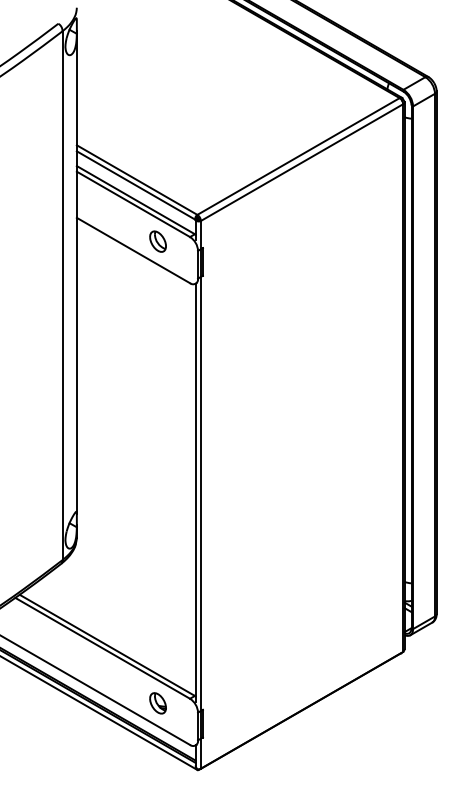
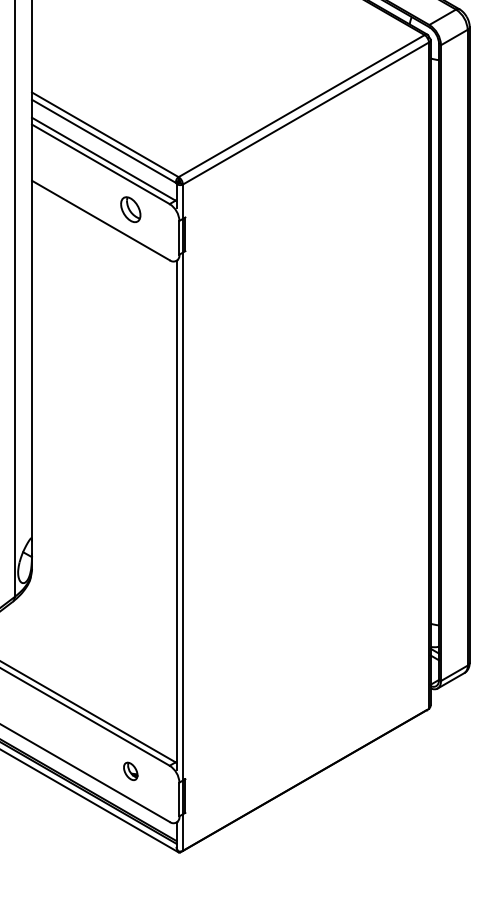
part: (157, 703) -> (130, 771), size x0.7

